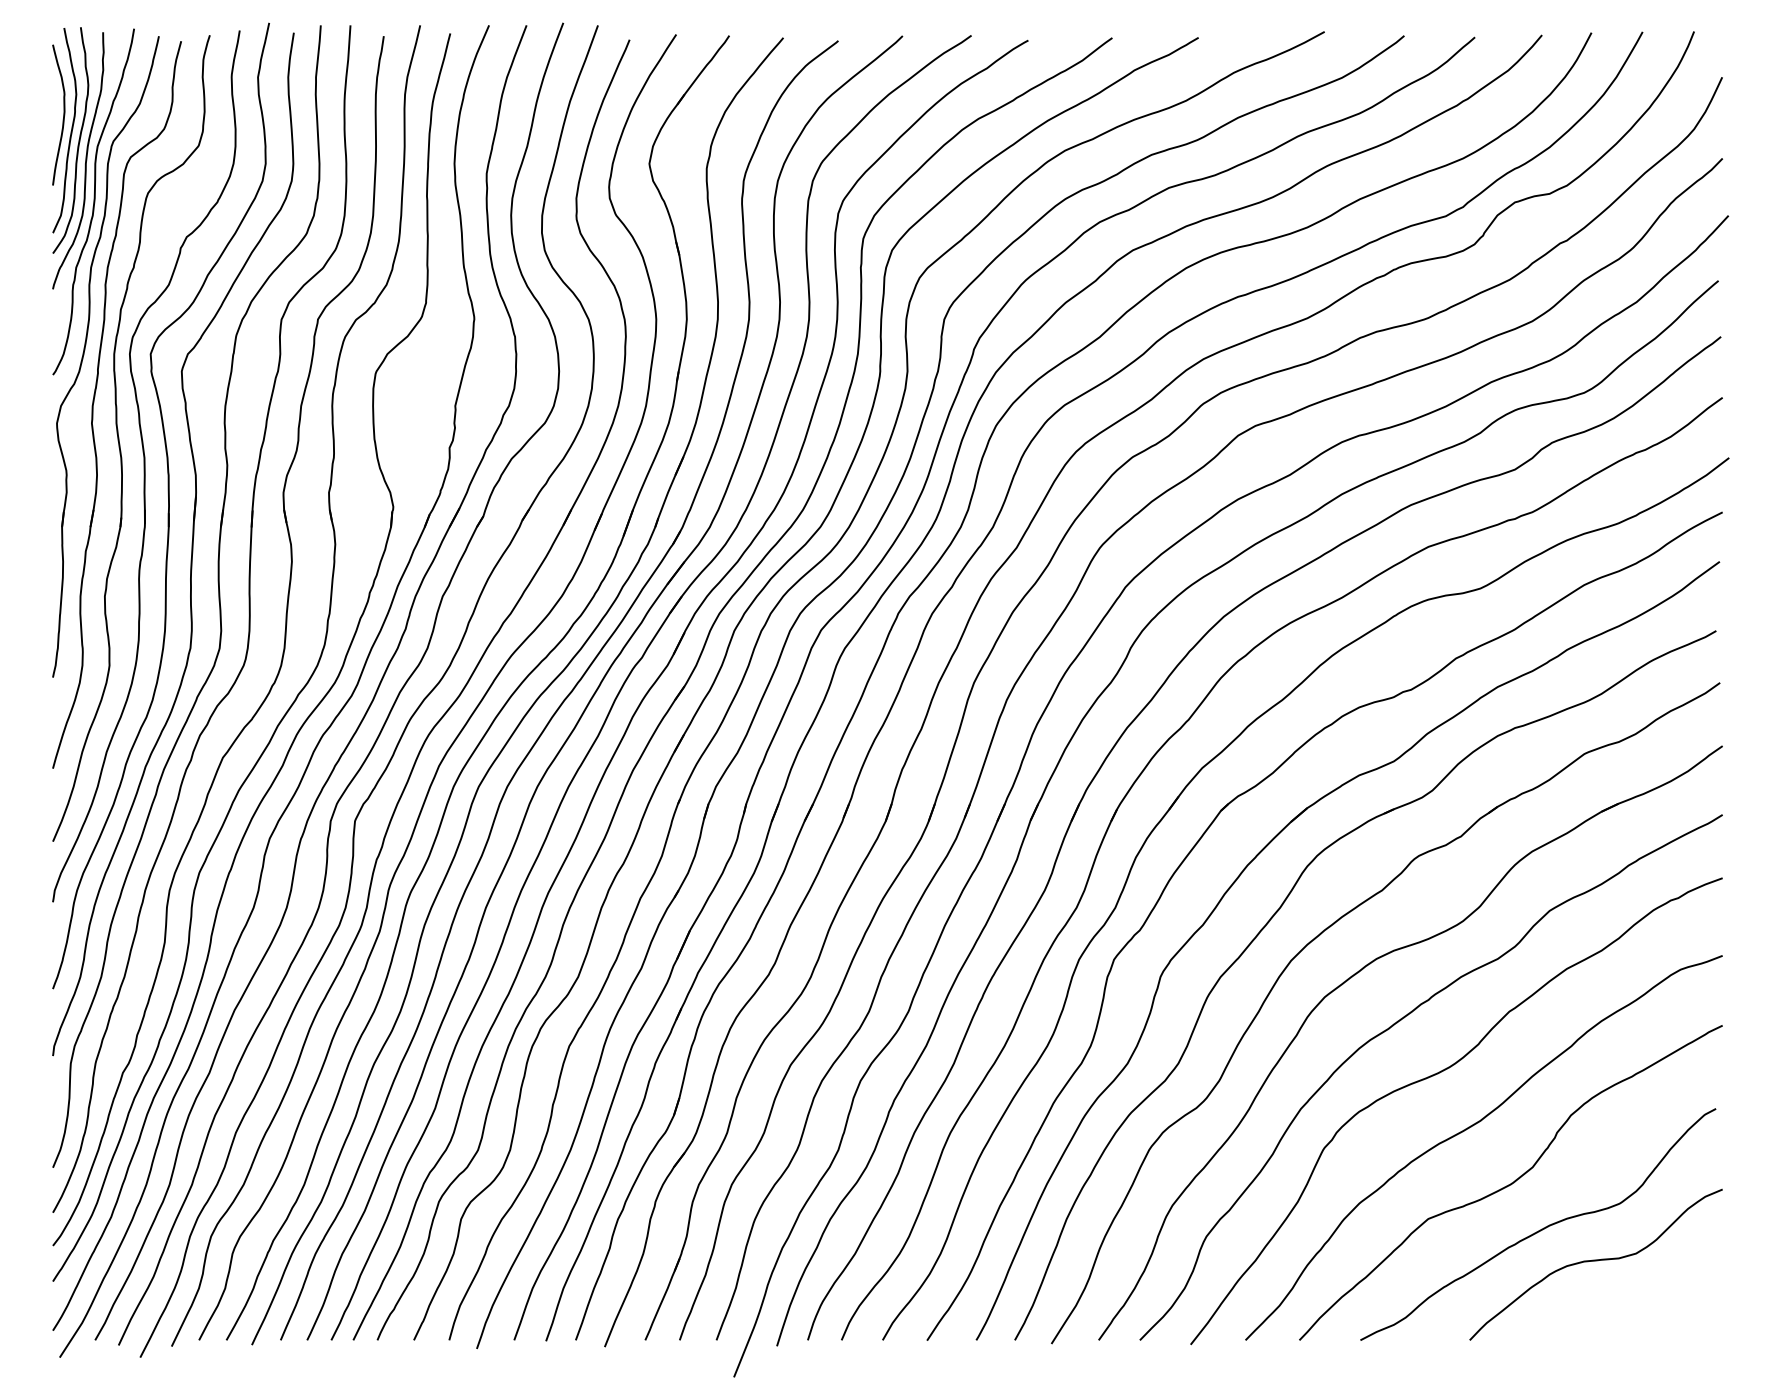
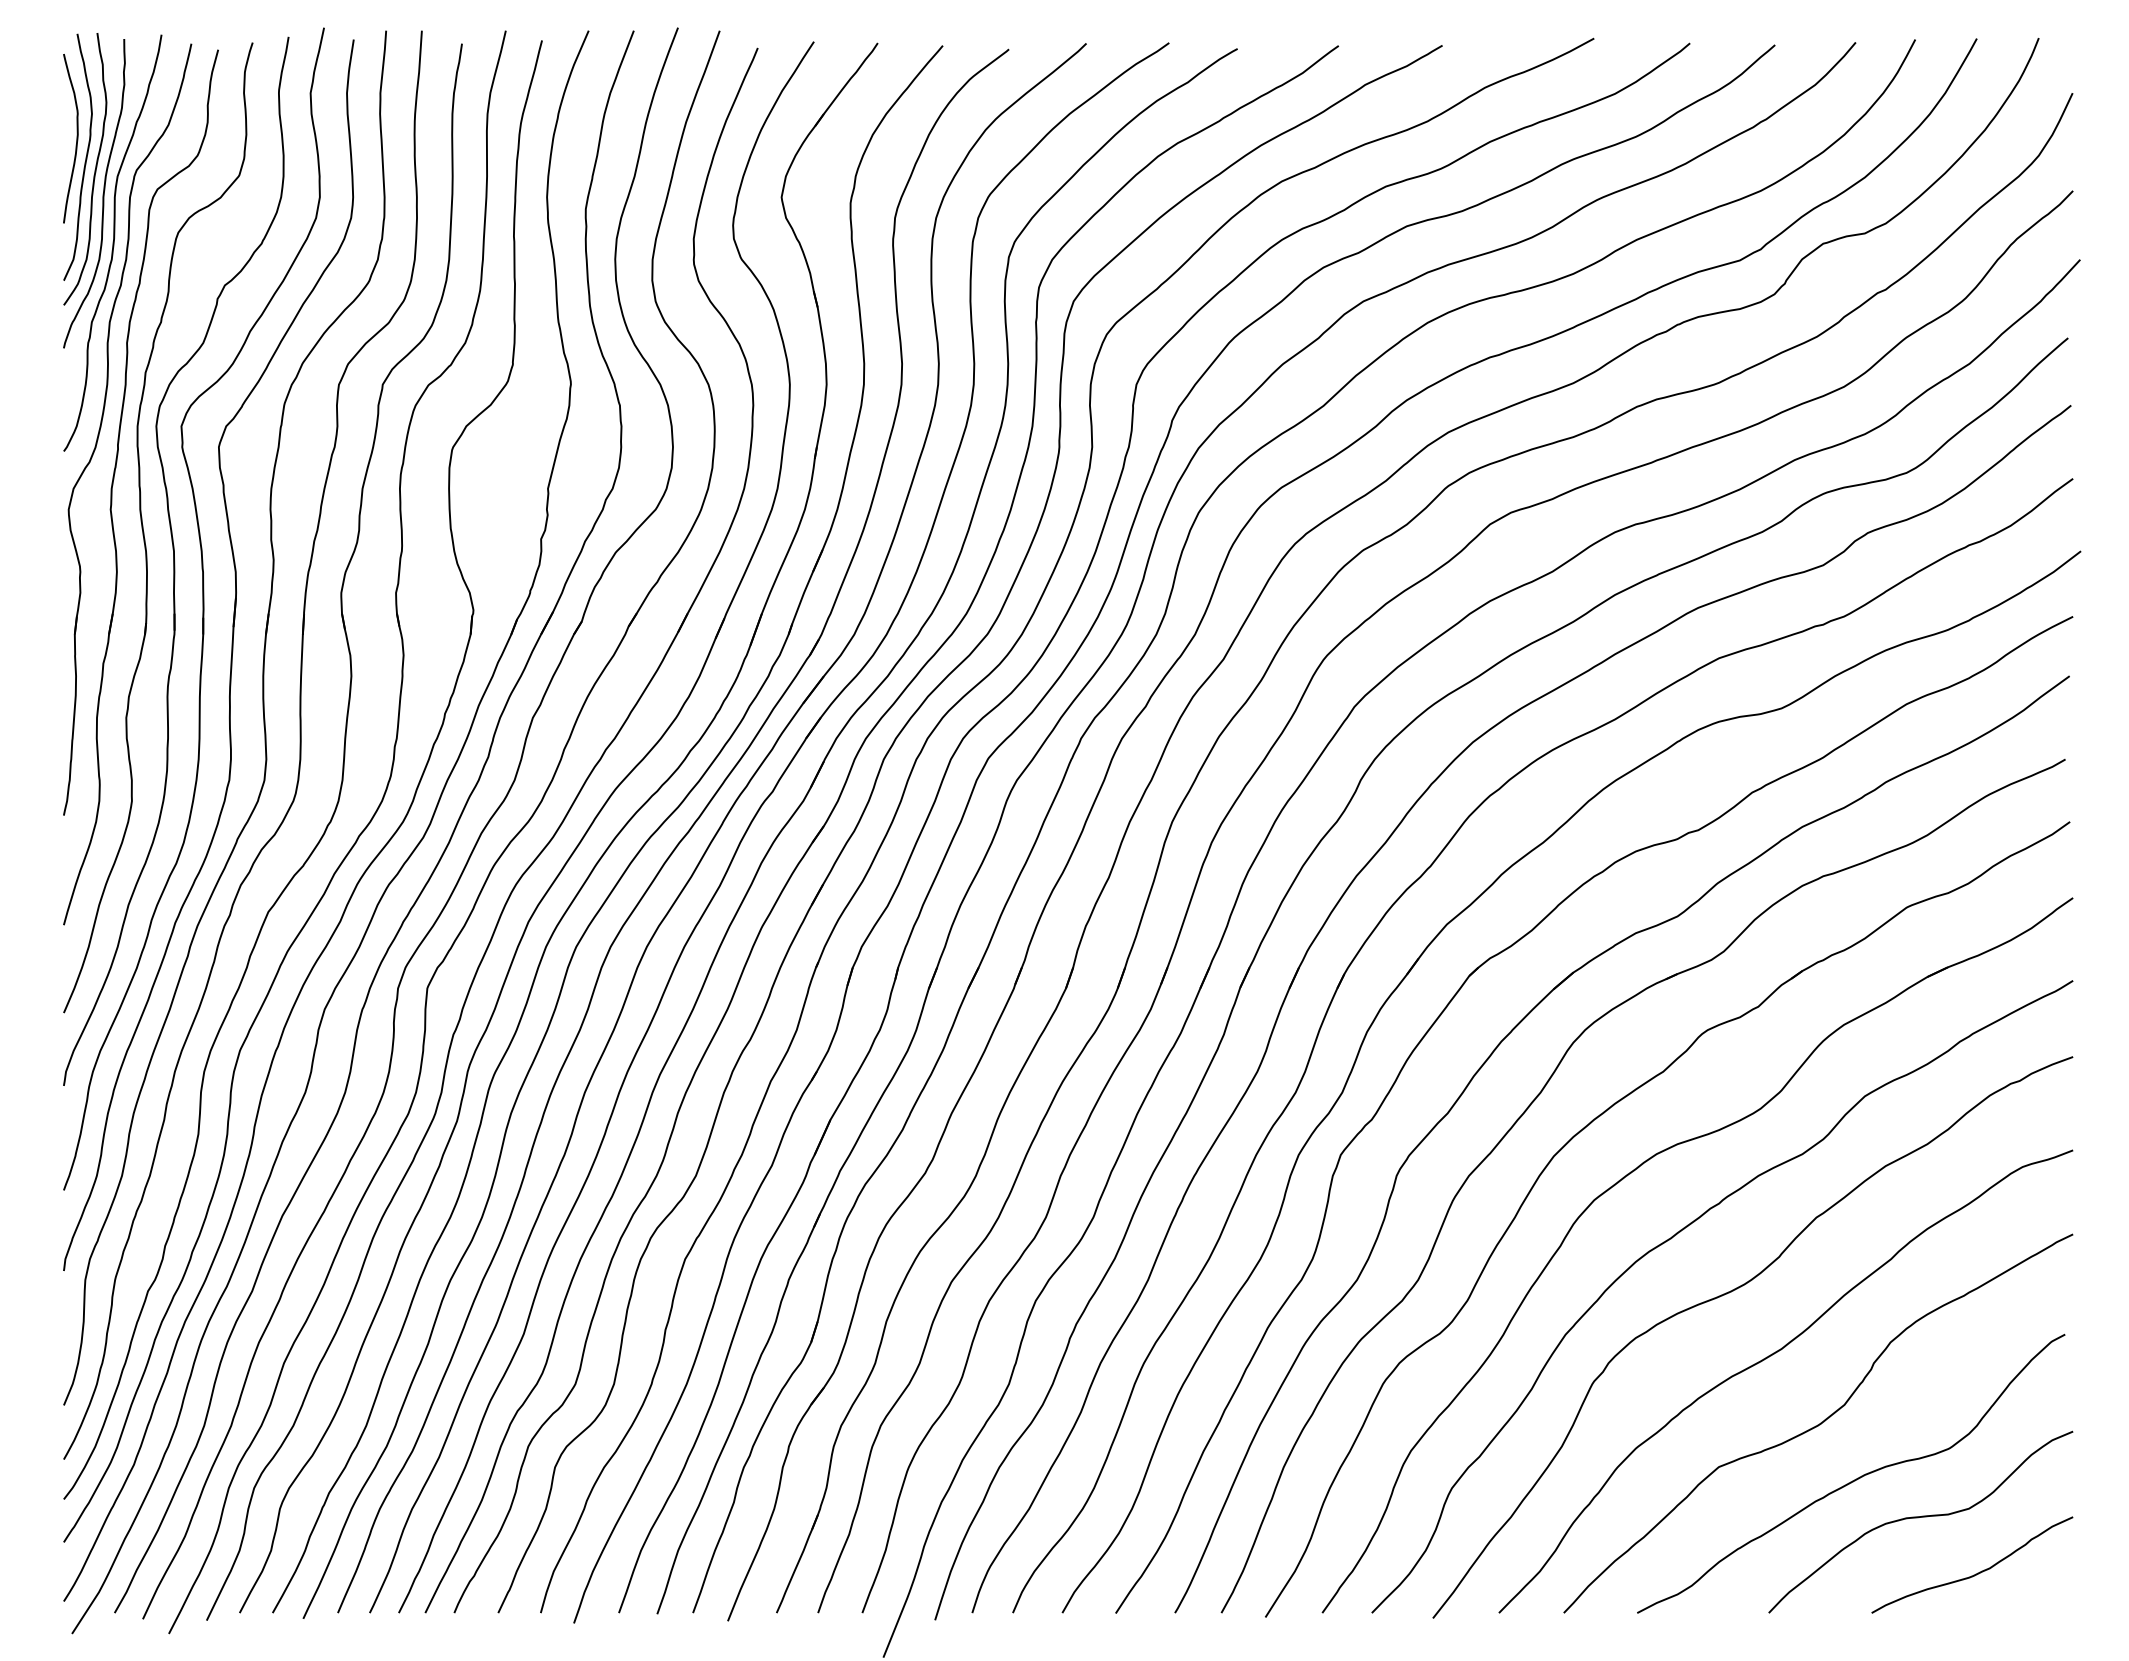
curve: (1643, 1306) -> (1977, 1572), added

